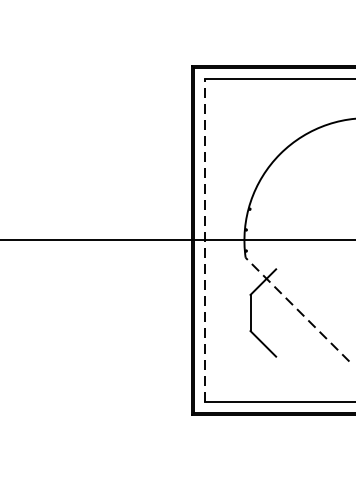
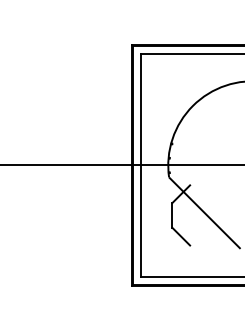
line: (205, 240) -> (141, 165), dashed -> solid
line: (297, 310) -> (204, 213), dashed -> solid

